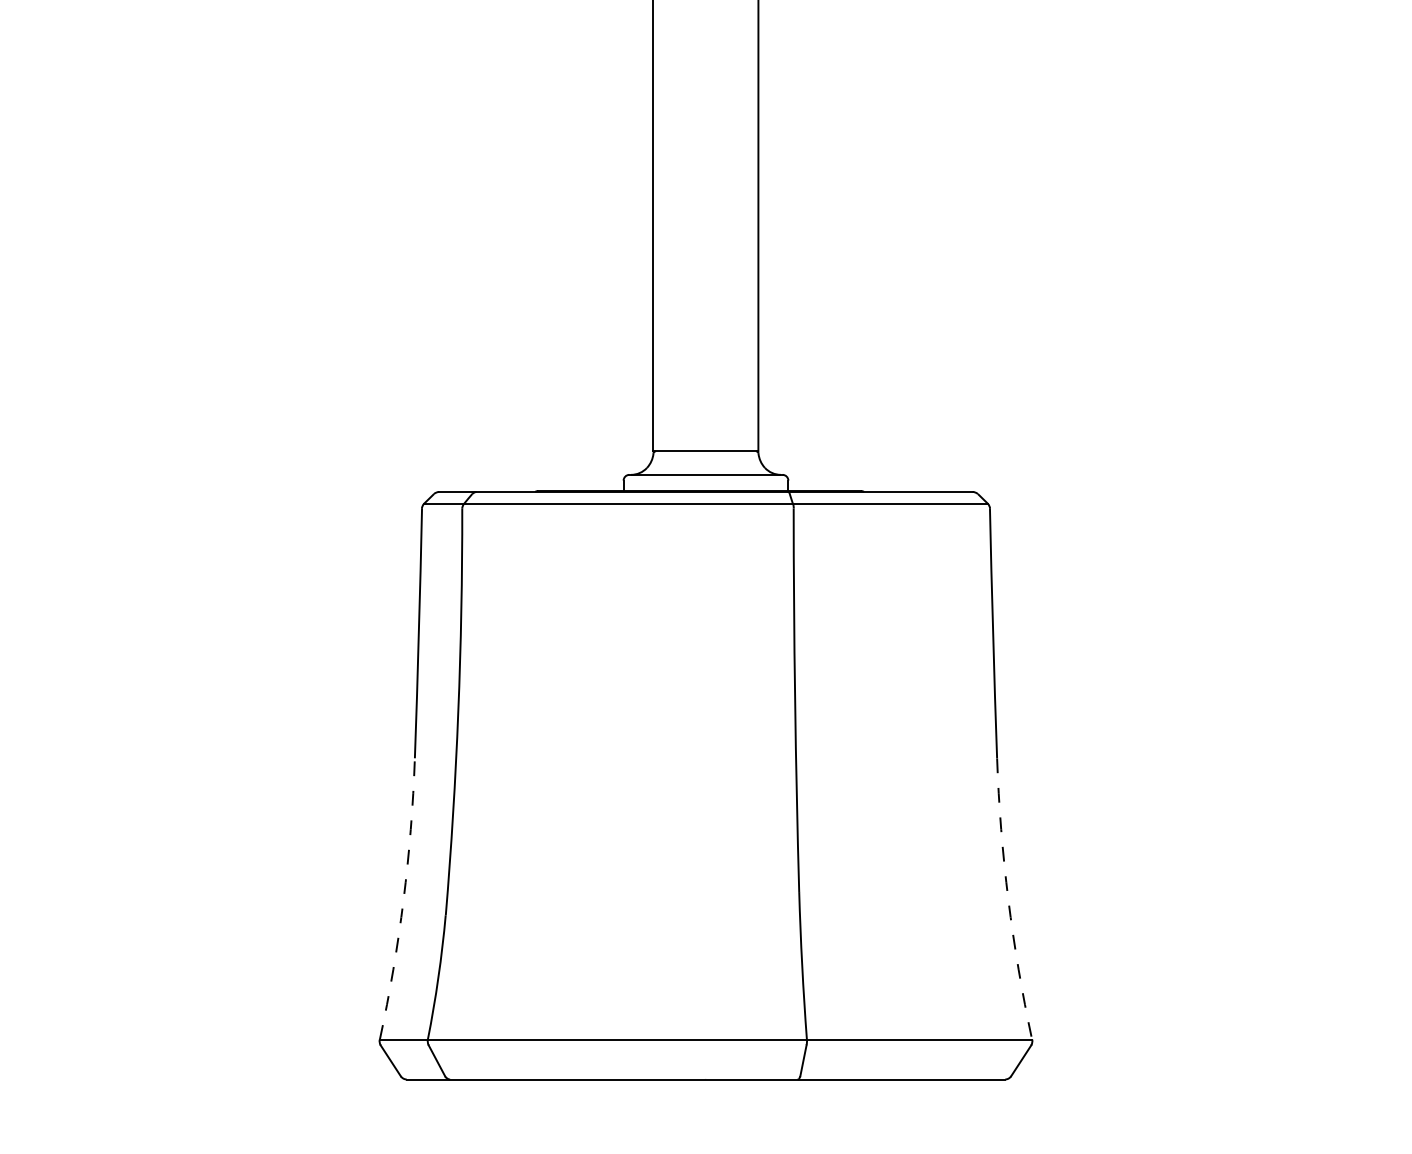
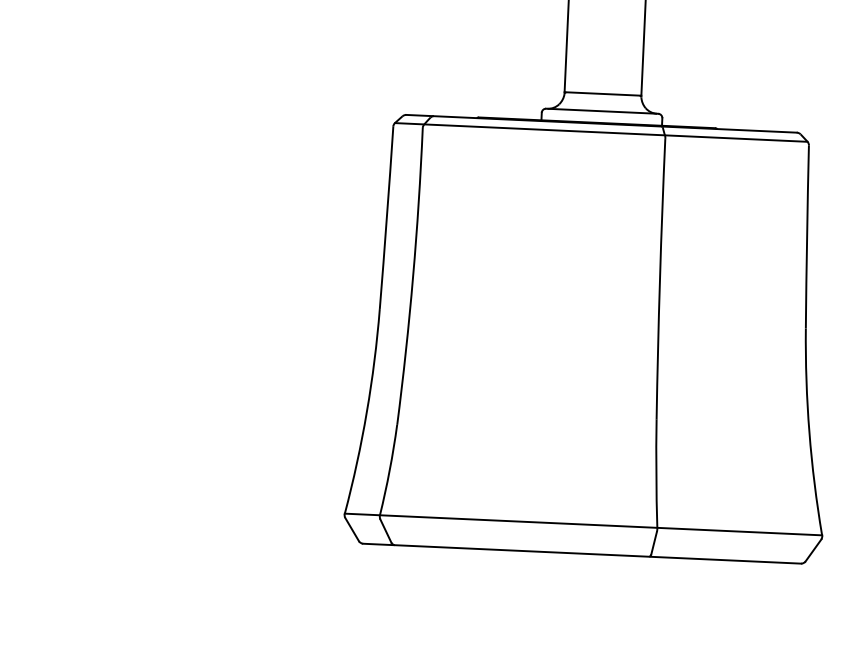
arc: (403, 899) -> (366, 411), dashed -> solid
arc: (1008, 899) -> (809, 432), dashed -> solid

